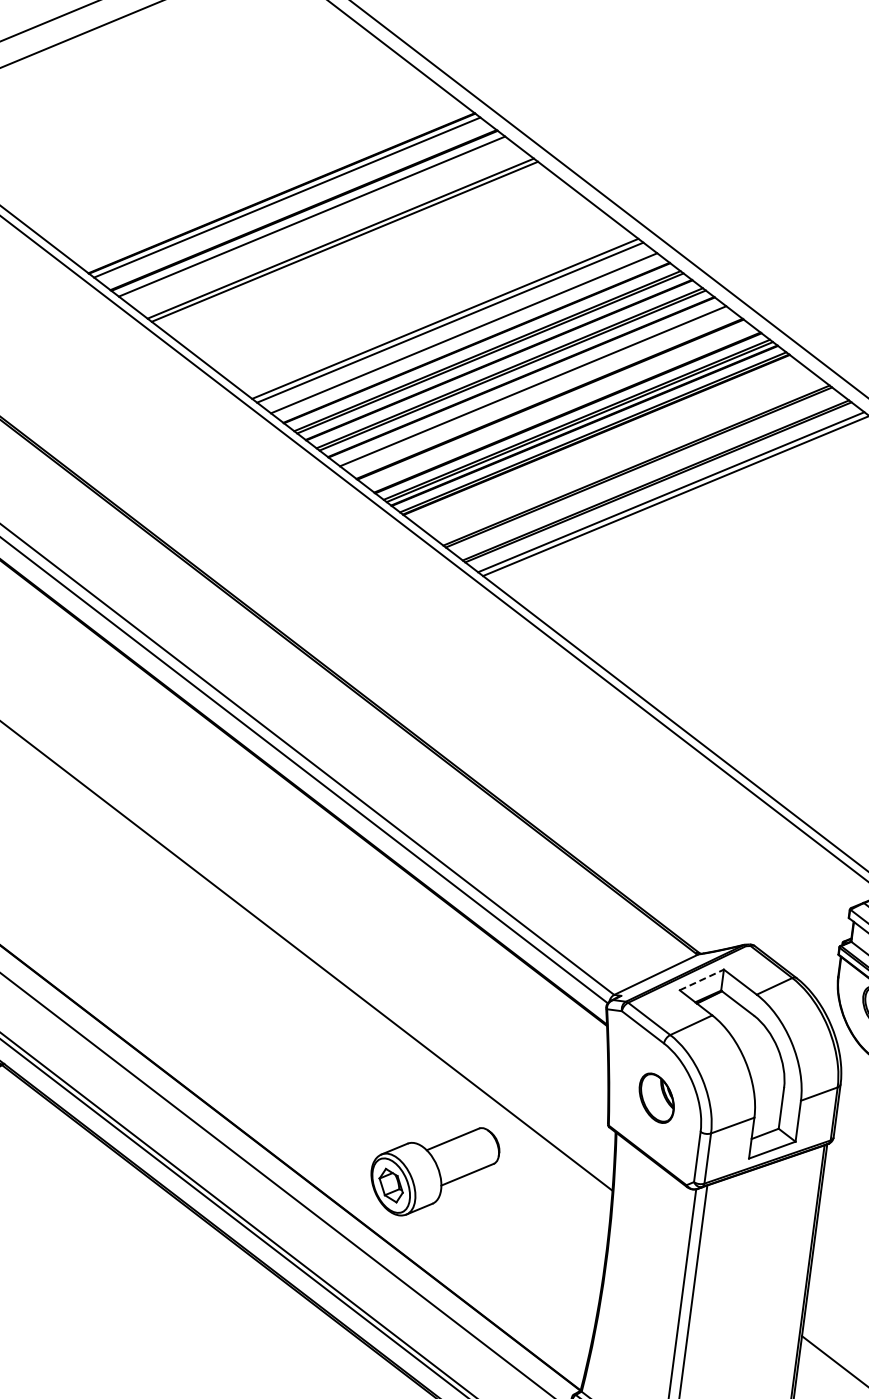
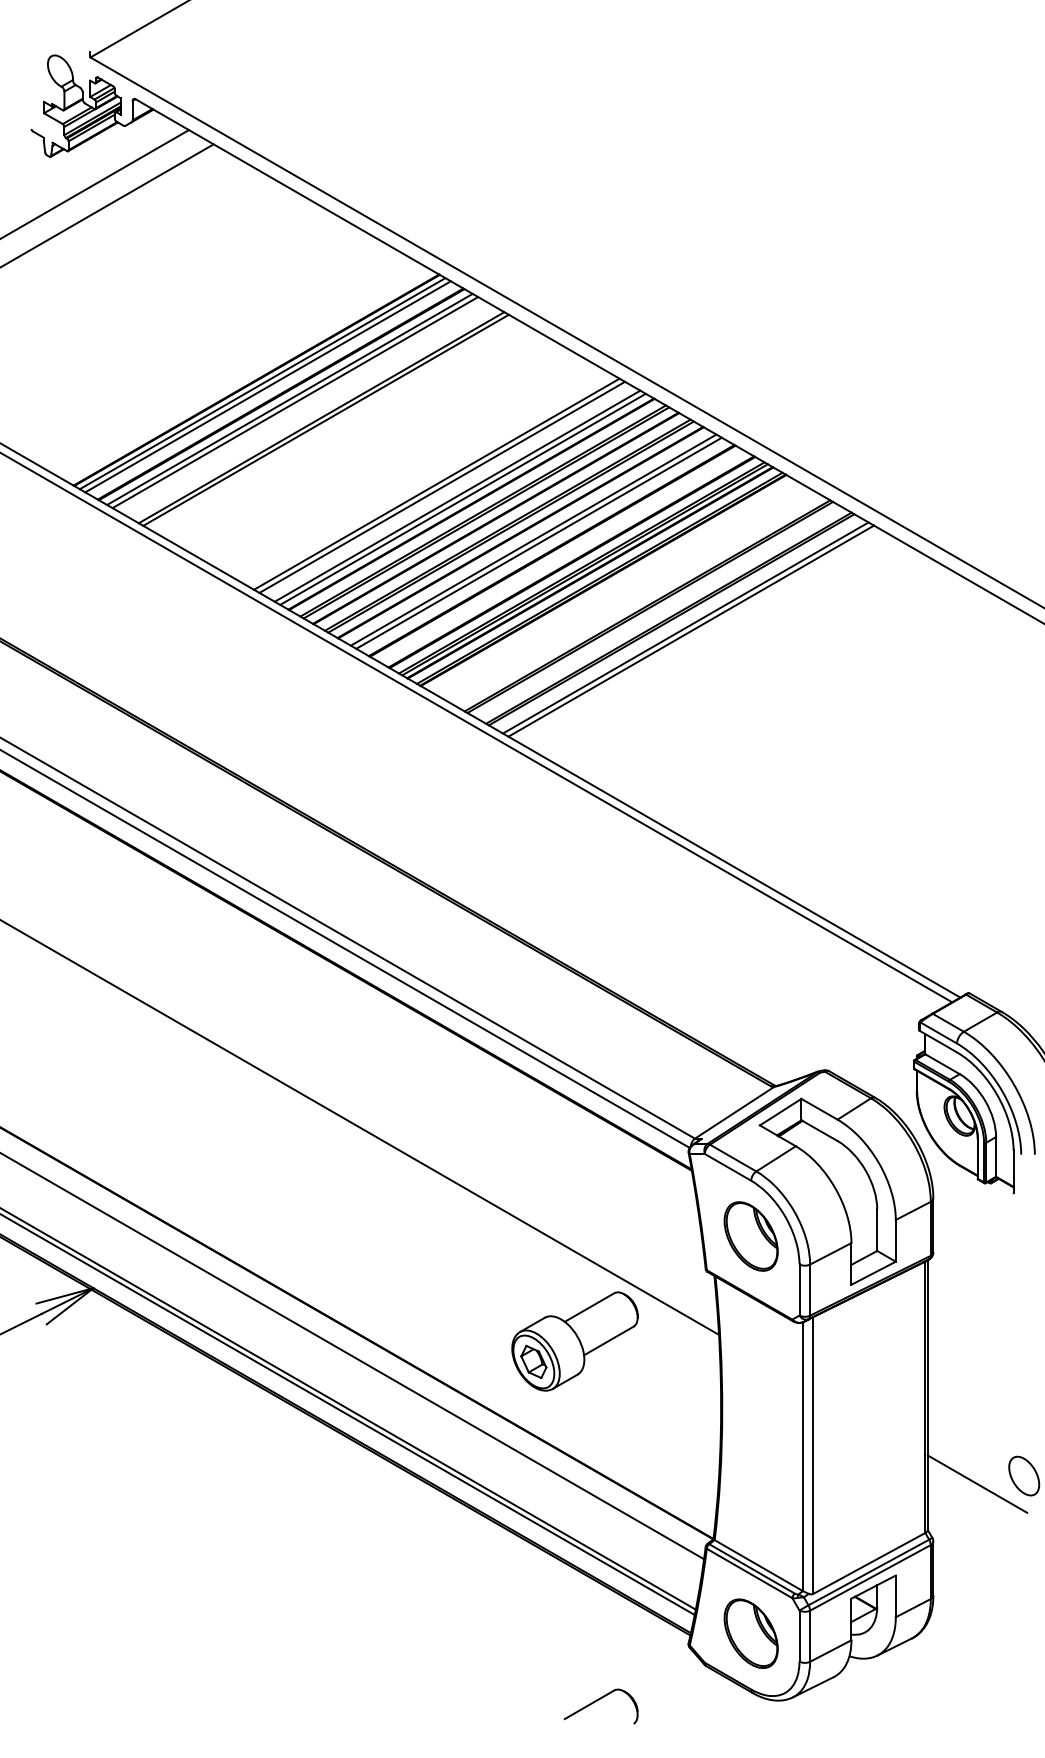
line: (291, 200) -> (267, 386), added
line: (317, 220) -> (295, 402), added
line: (468, 336) -> (462, 498), added
line: (537, 389) -> (538, 542), added
line: (701, 980) -> (780, 1112), dashed -> solid
part: (656, 1098) -> (750, 1236), size x1.43
part: (433, 1170) -> (574, 1341), moved

